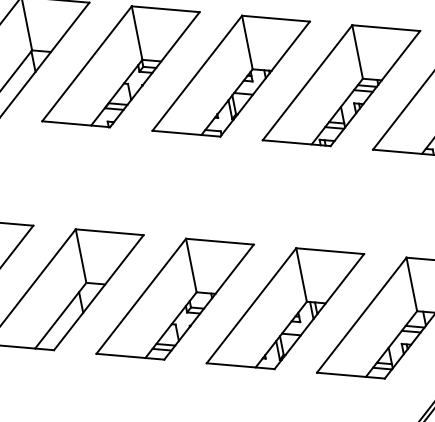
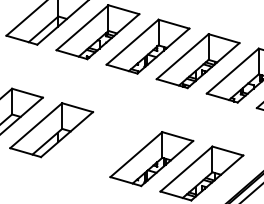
part: (174, 299) -> (101, 144), removed

